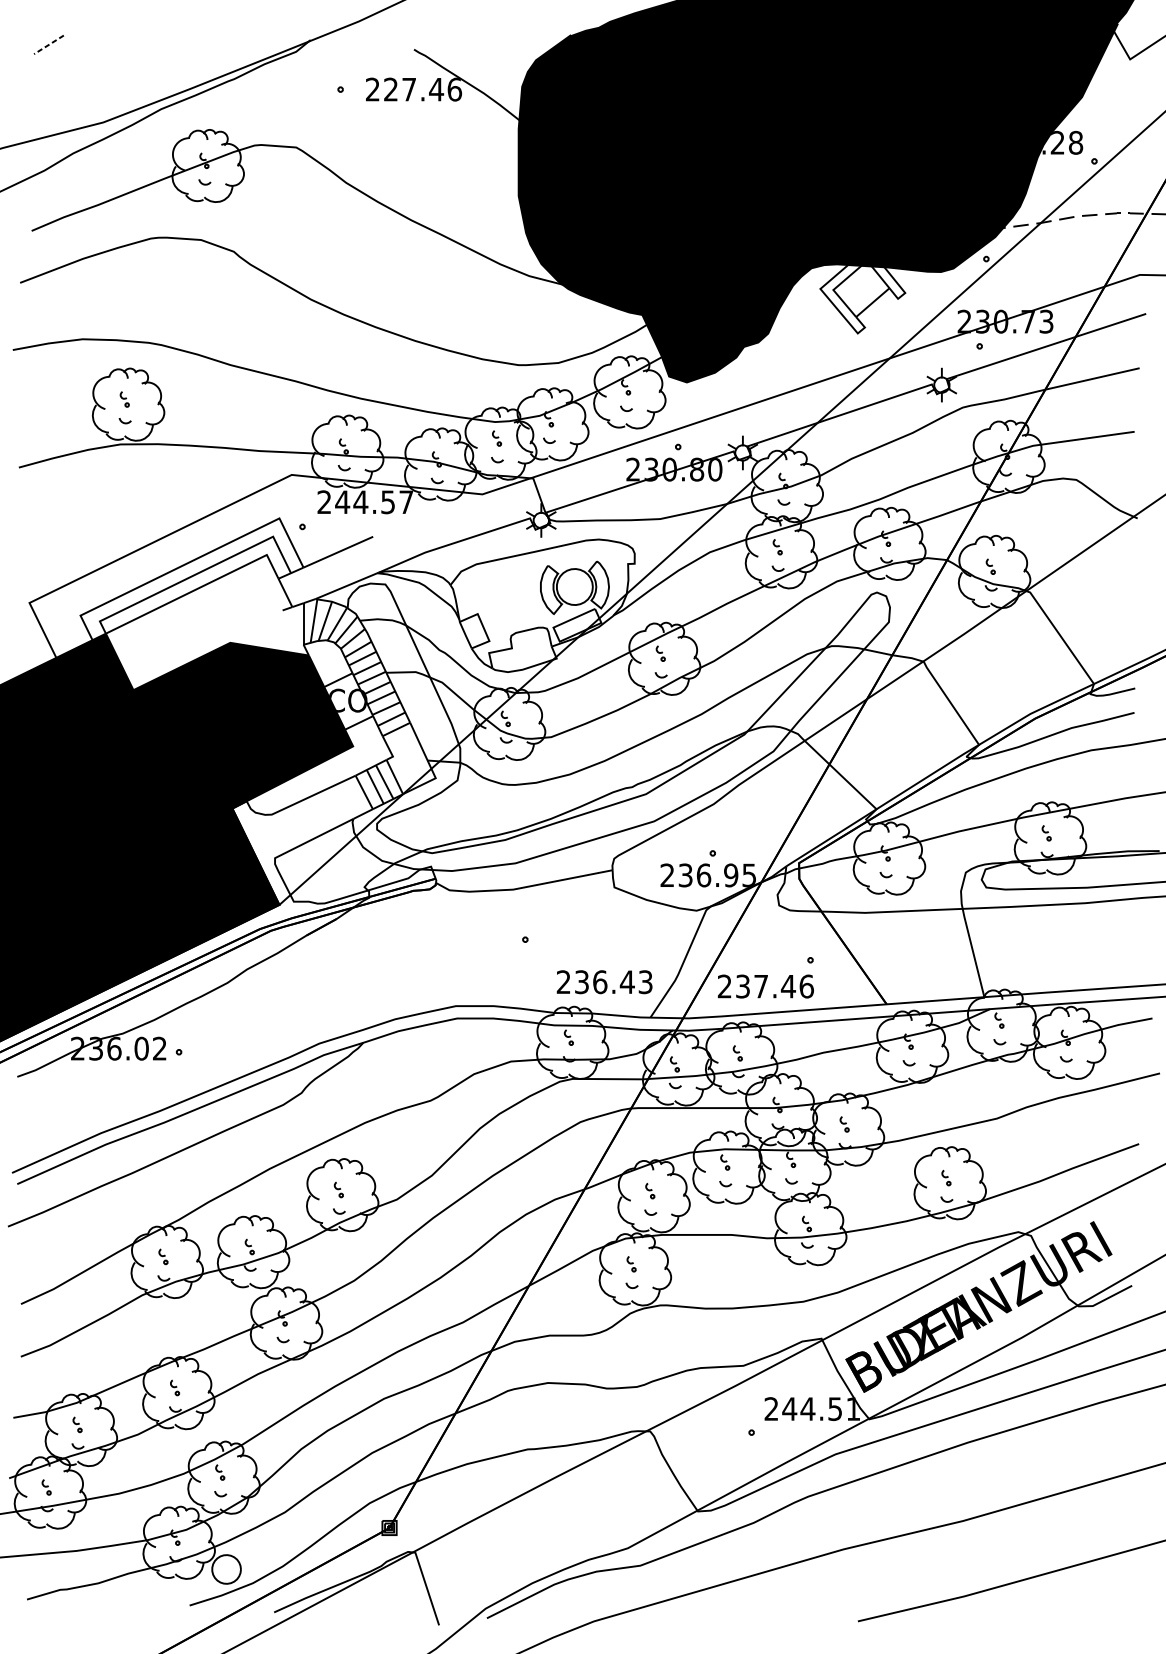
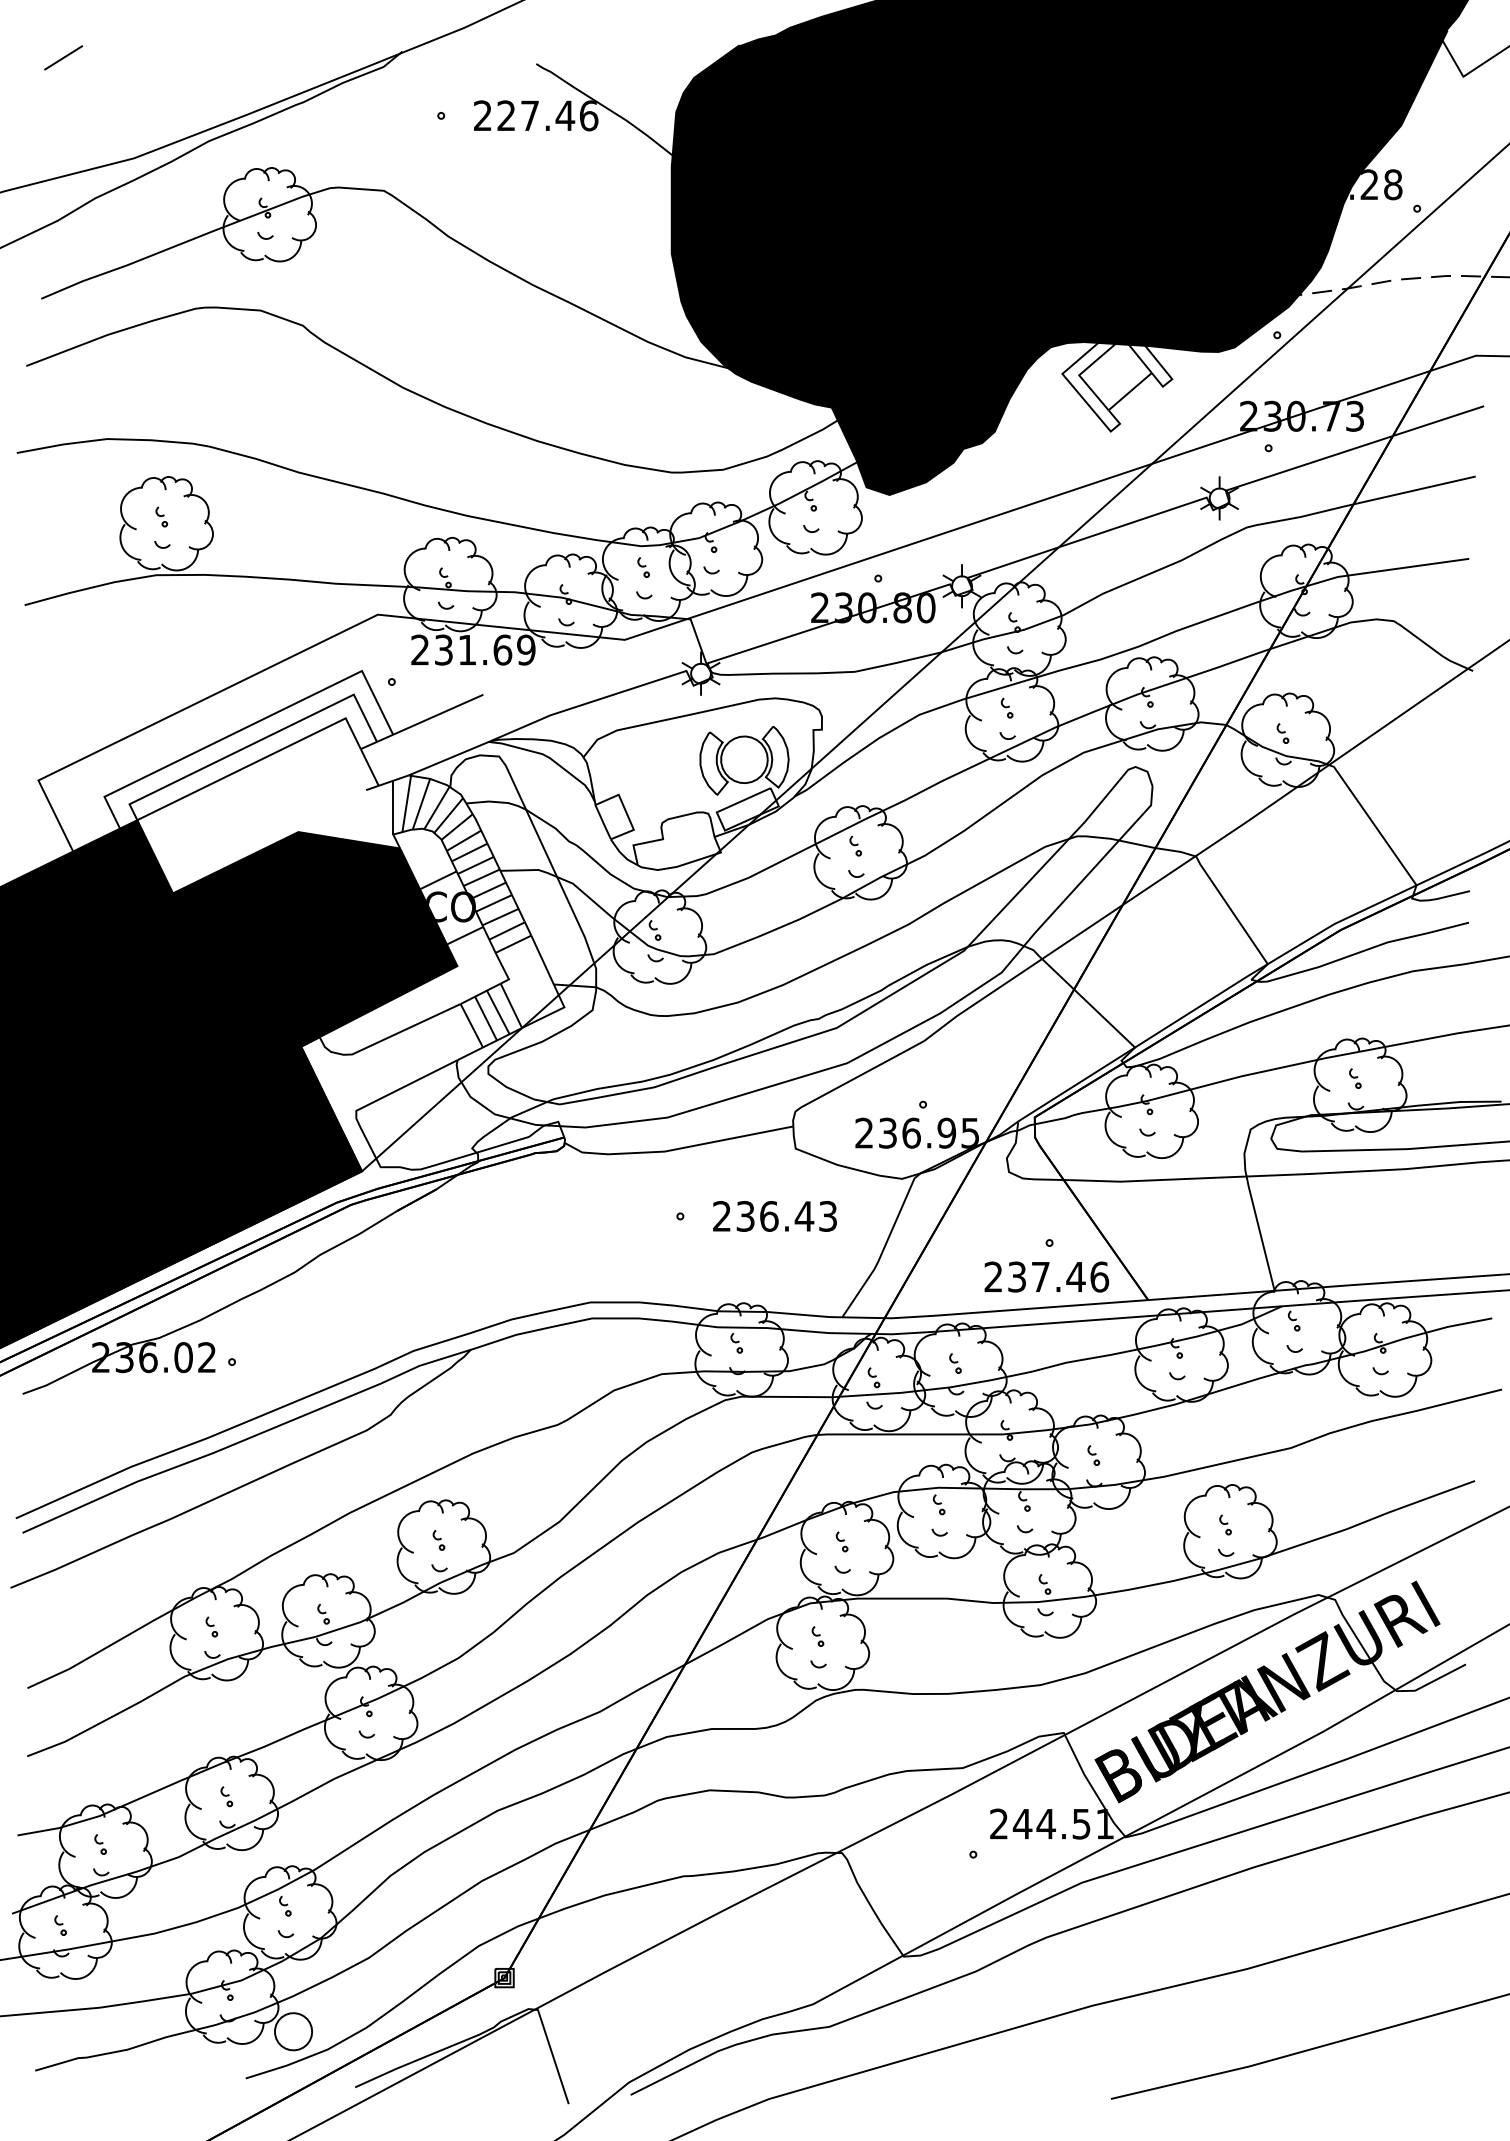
line: (48, 44) -> (63, 57), dashed -> solid
text: (374, 501) -> (484, 649), 244.57 -> 231.69
text: (604, 982) -> (774, 1216), moved
text: (765, 986) -> (1046, 1276), moved

